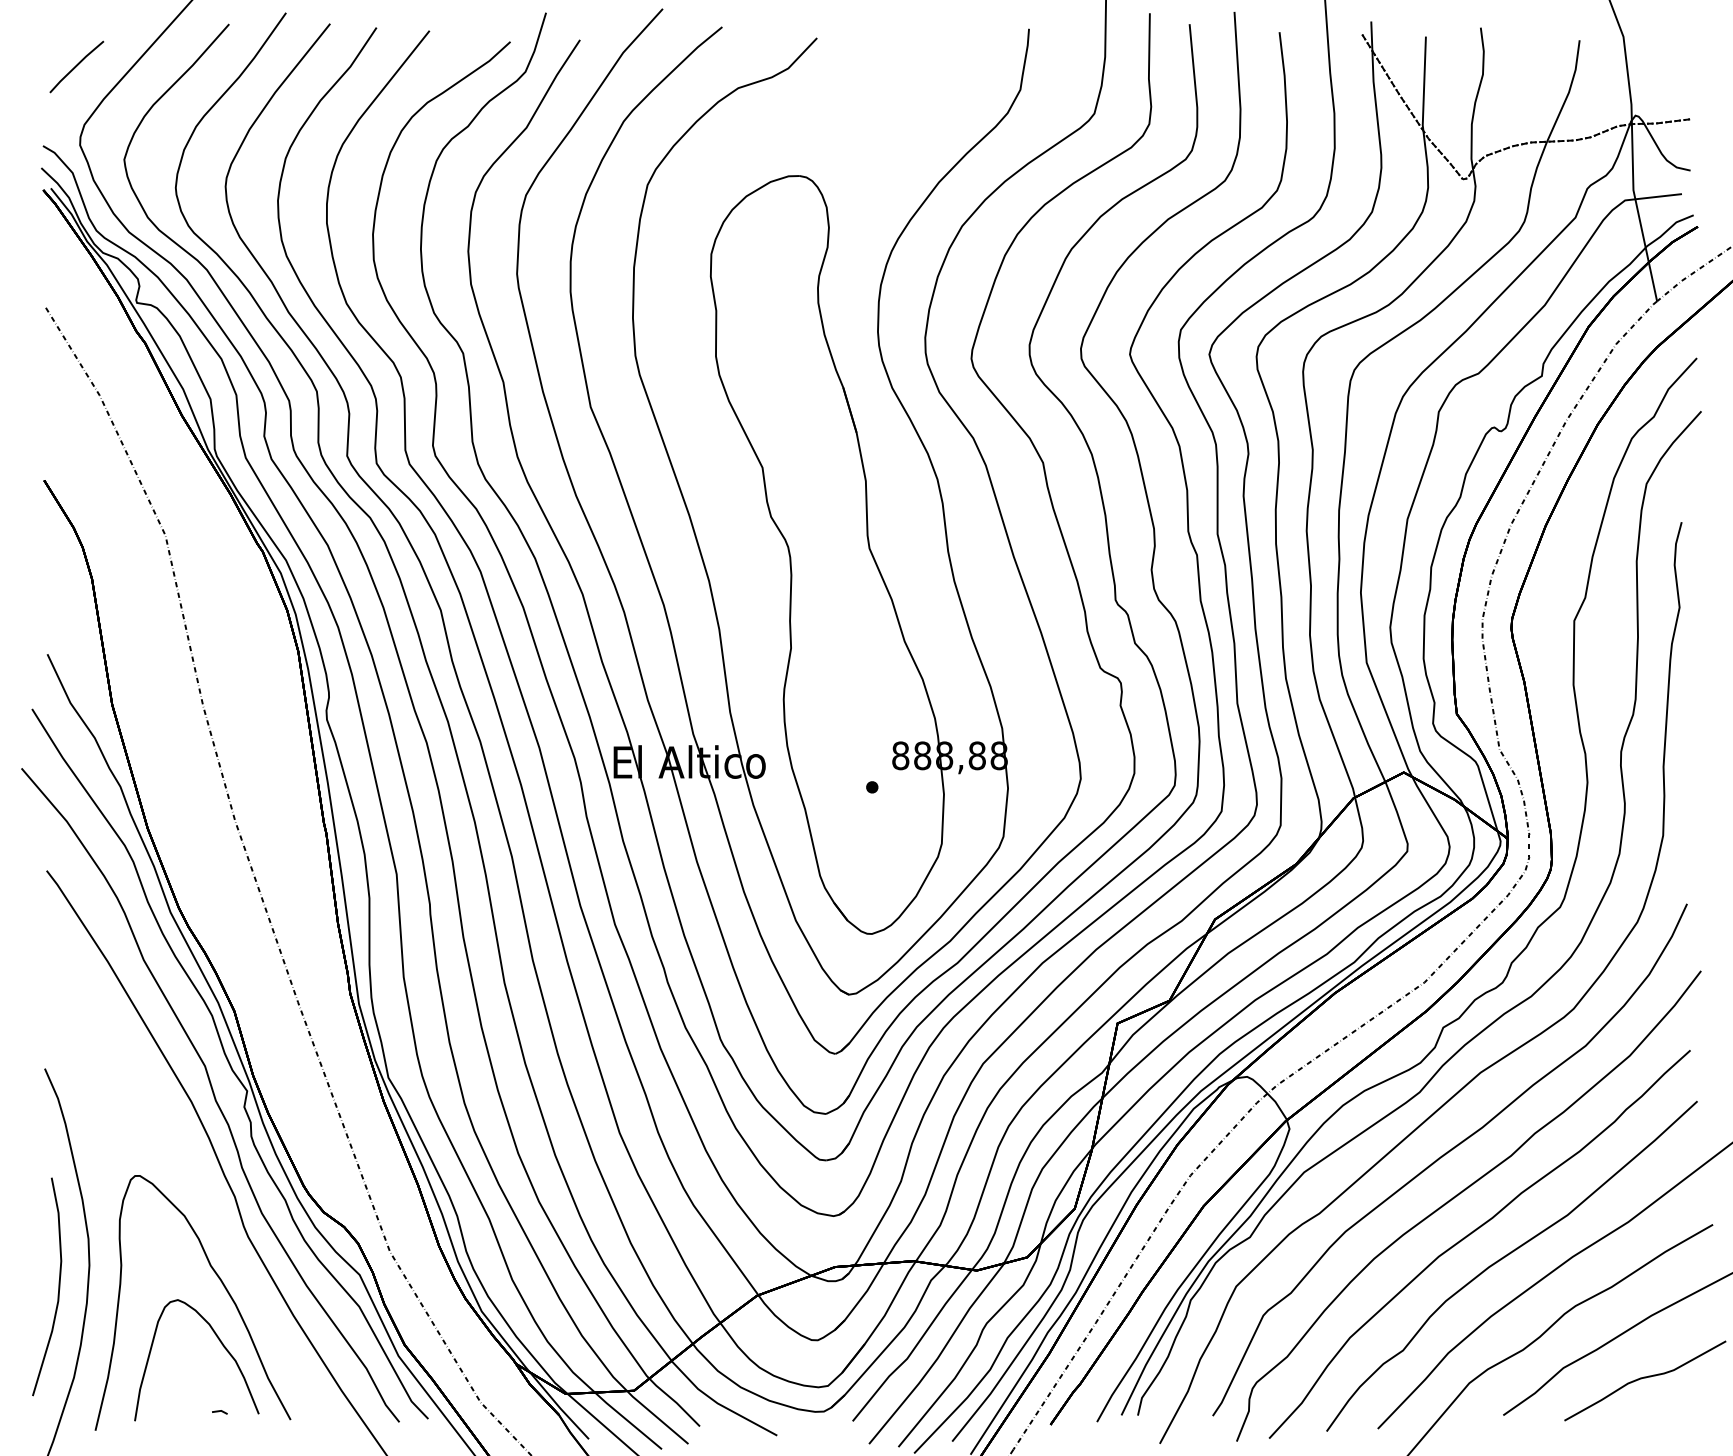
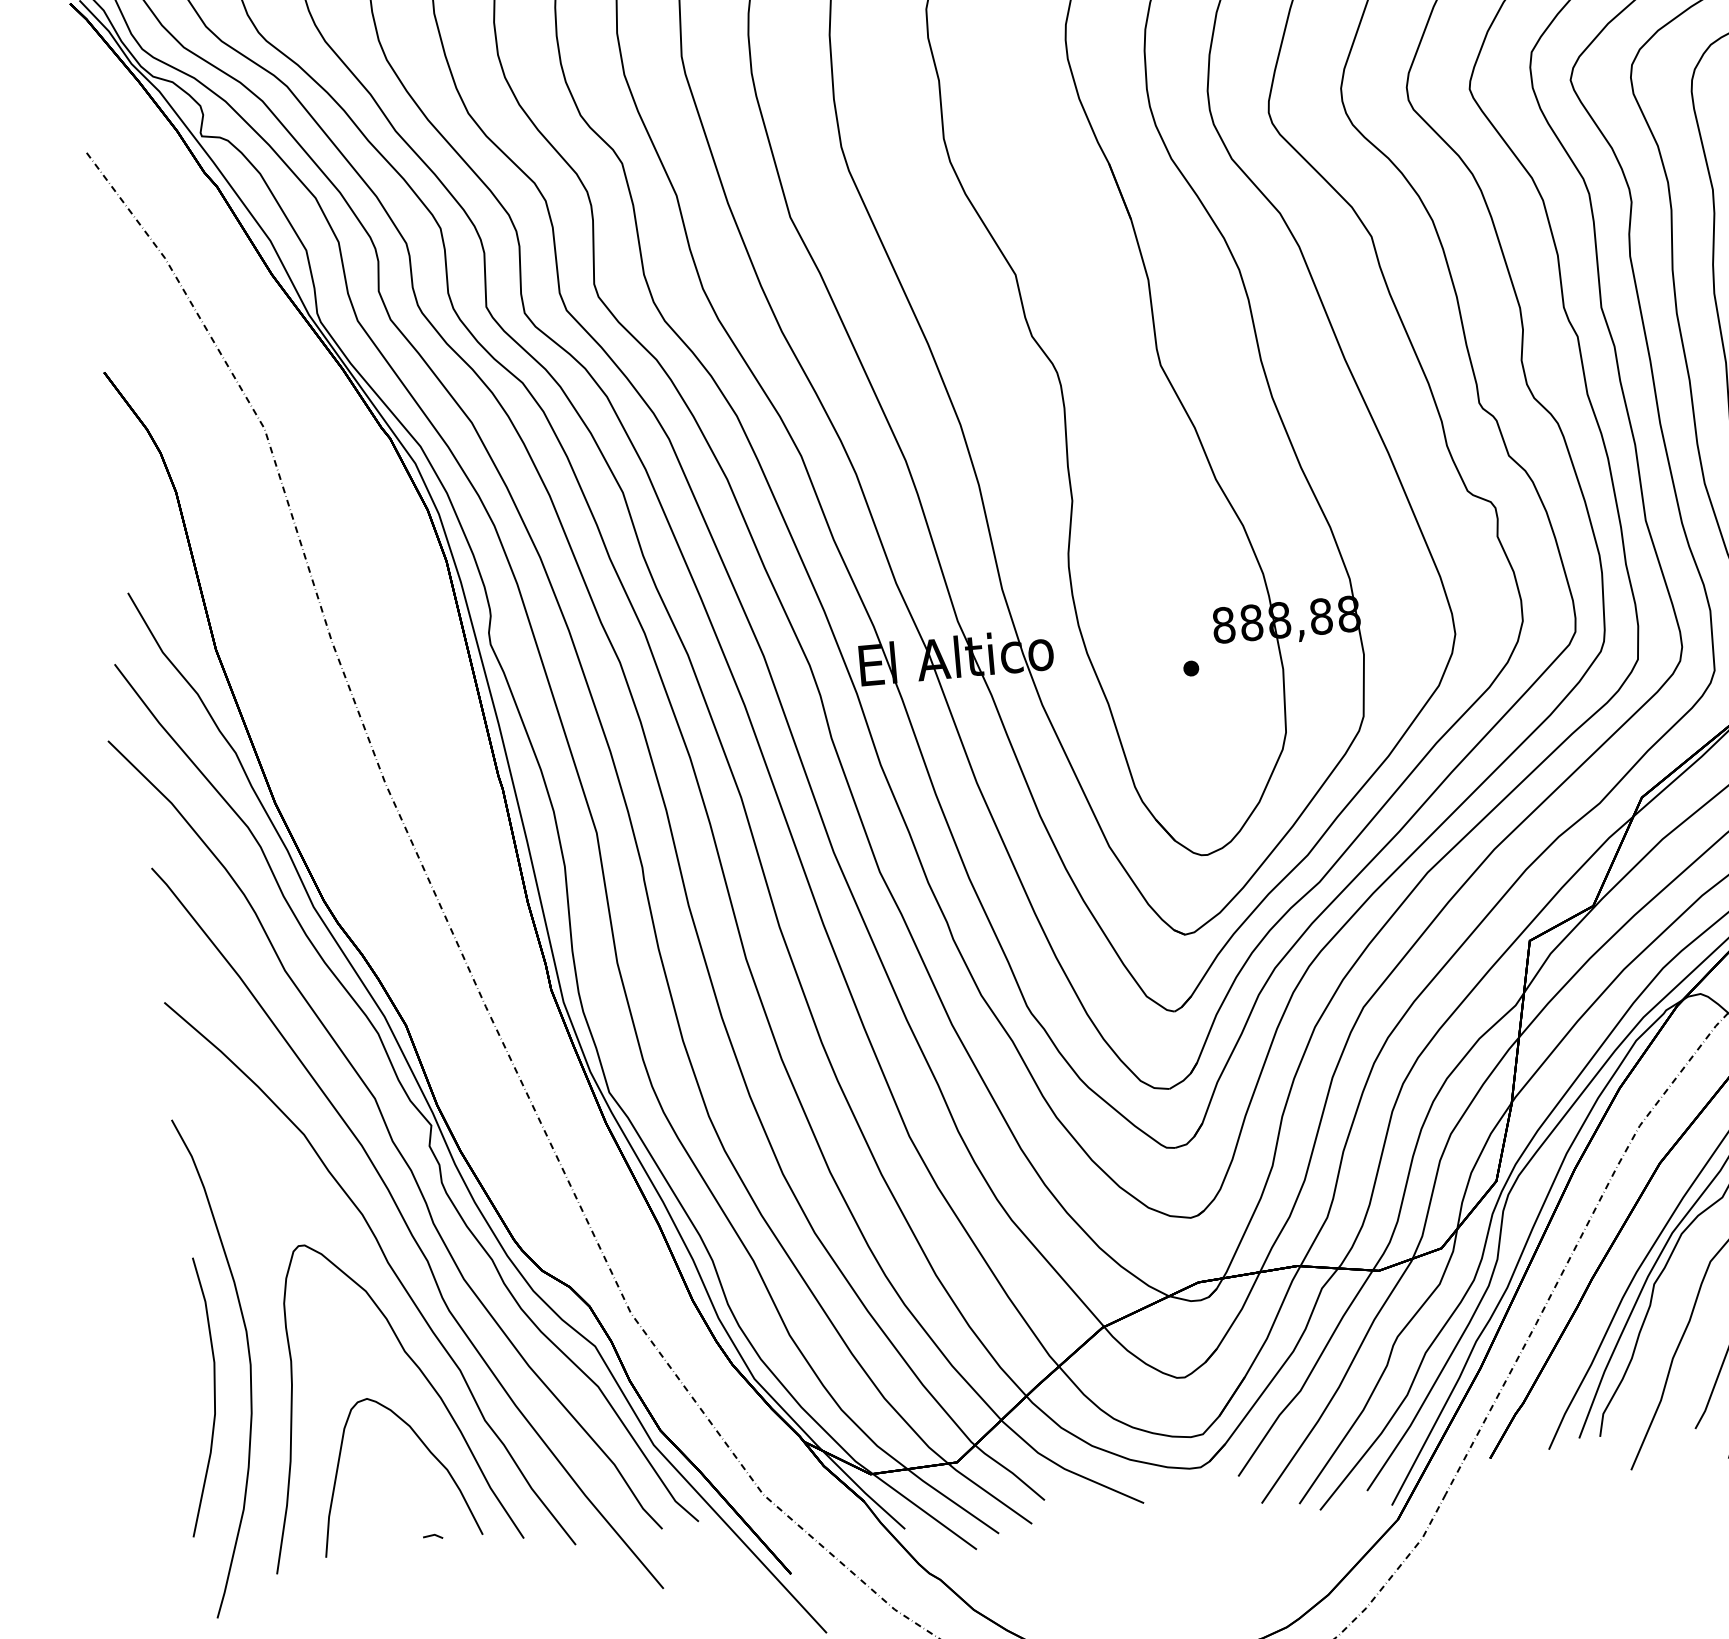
curve: (202, 1194) -> (386, 1261), added

